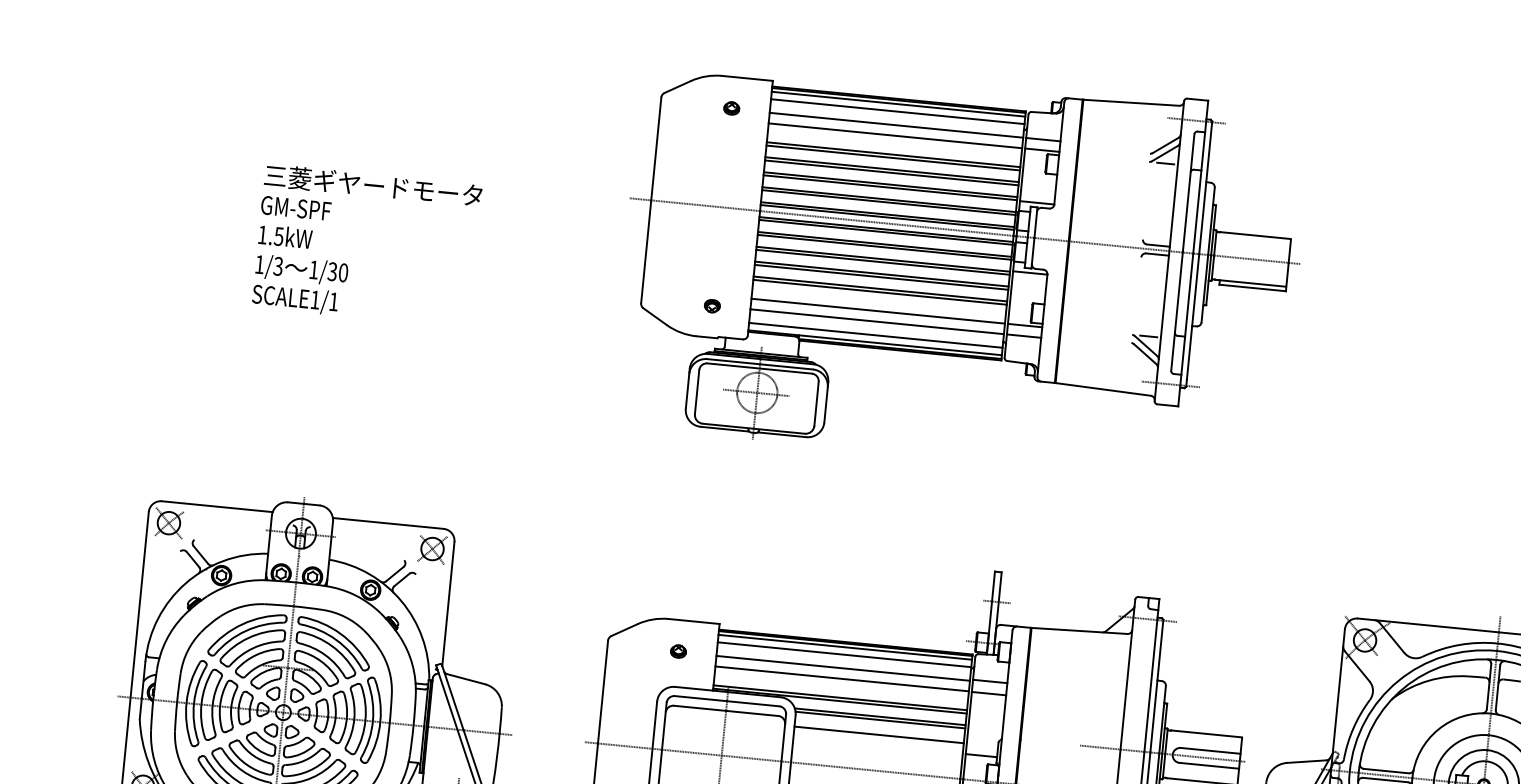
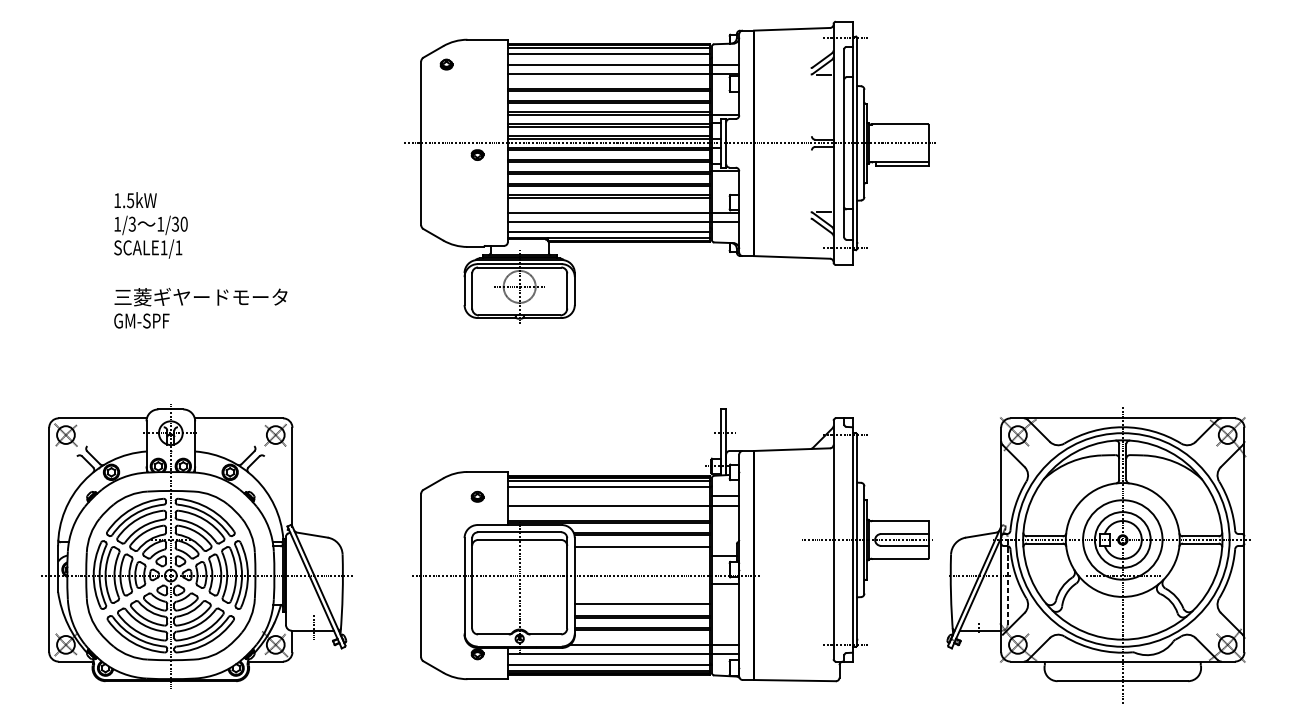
part: (731, 108) -> (446, 64), moved
text: (371, 199) -> (200, 308), moved
part: (712, 305) -> (477, 154), moved
line: (842, 668) -> (608, 497), removed

